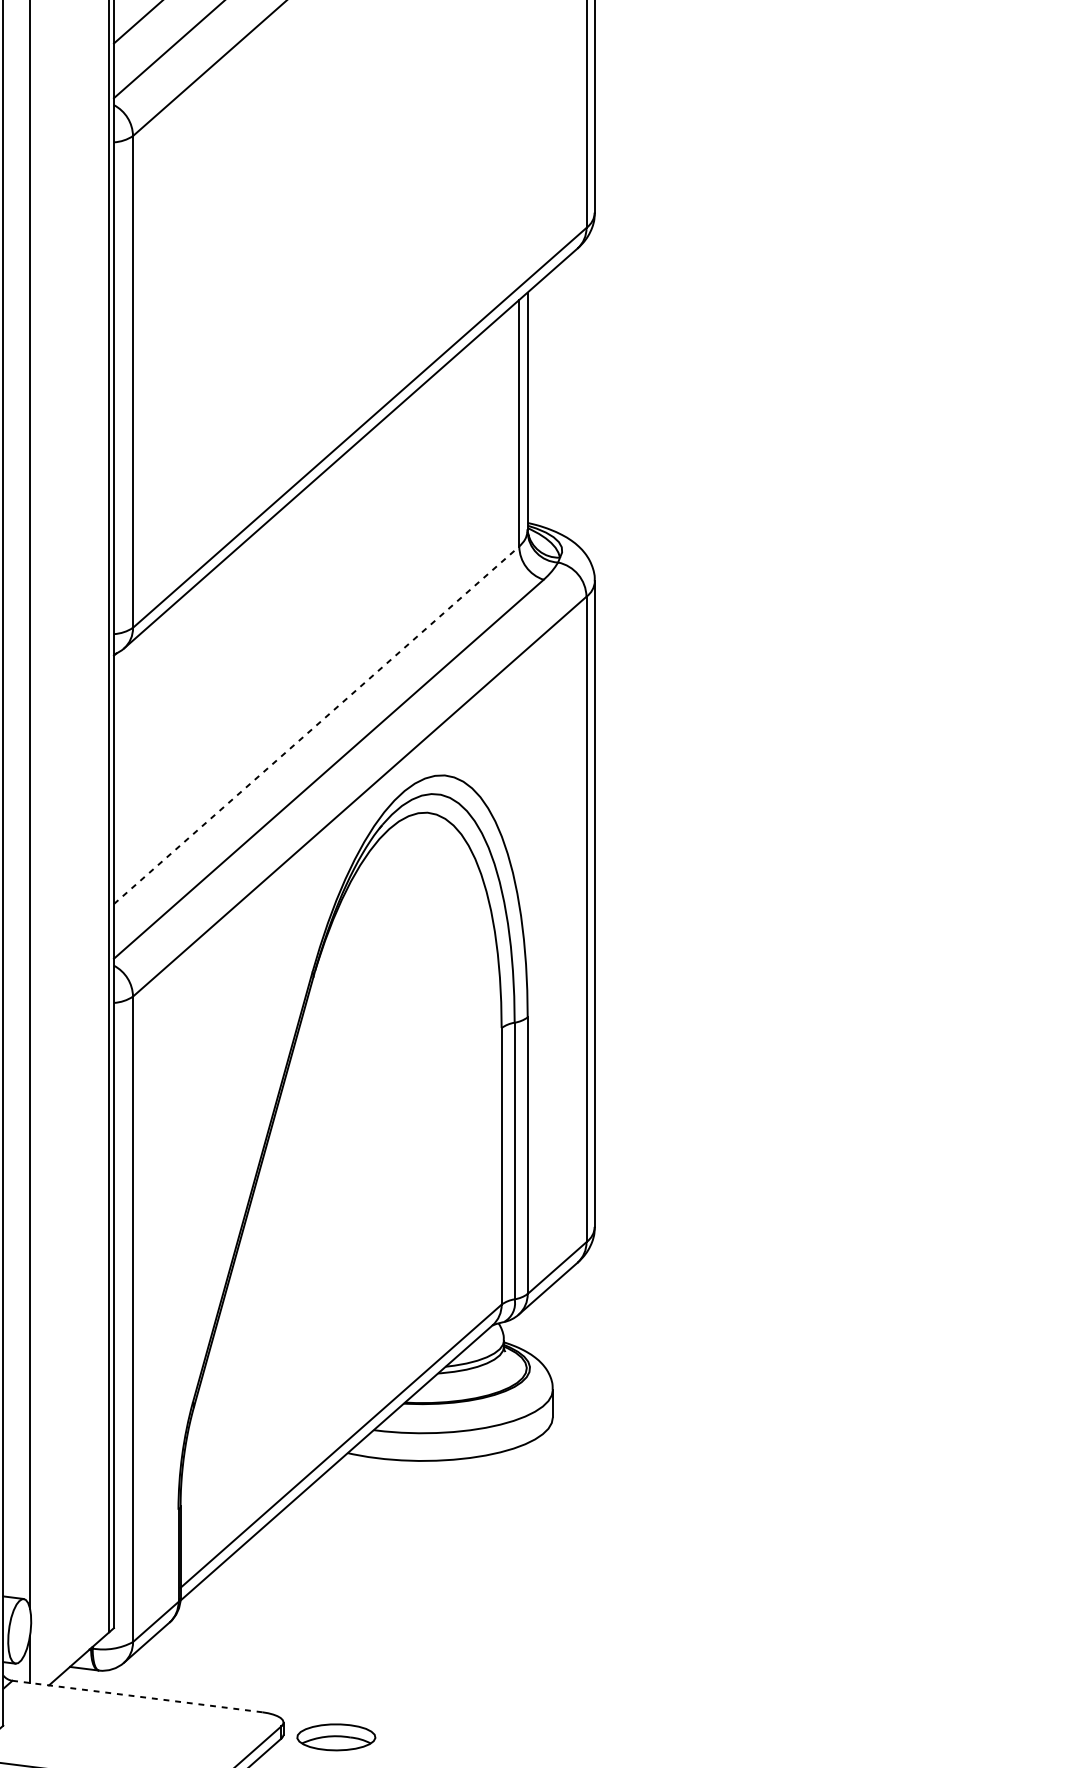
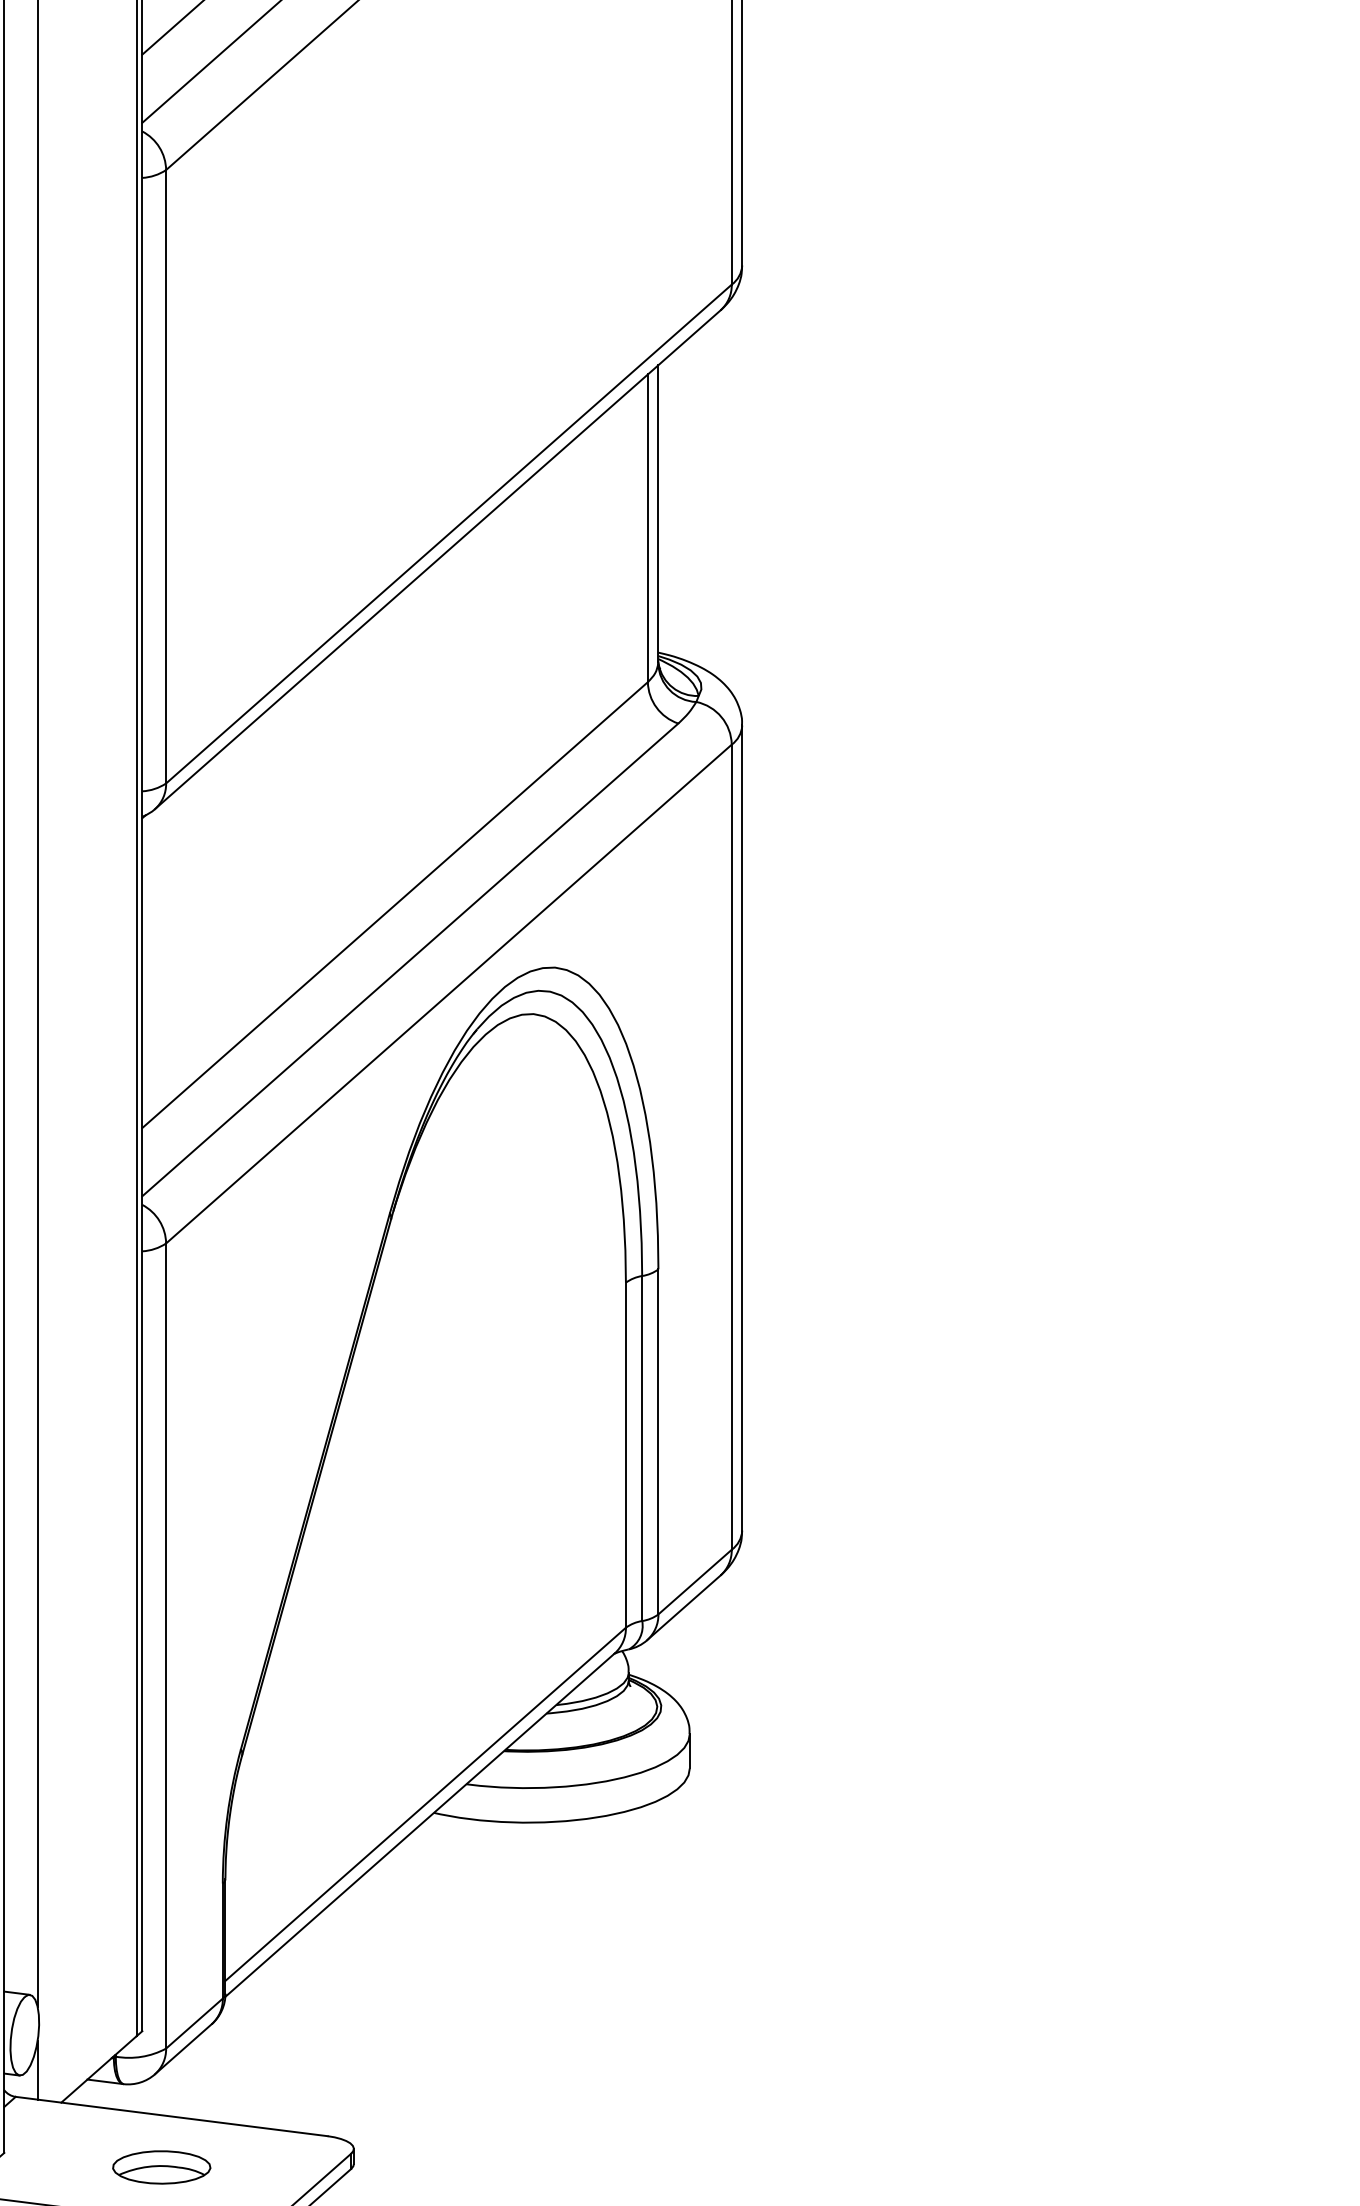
line: (316, 724) -> (395, 904), dashed -> solid
line: (137, 1696) -> (171, 2116), dashed -> solid
part: (336, 1737) -> (161, 2167), moved

